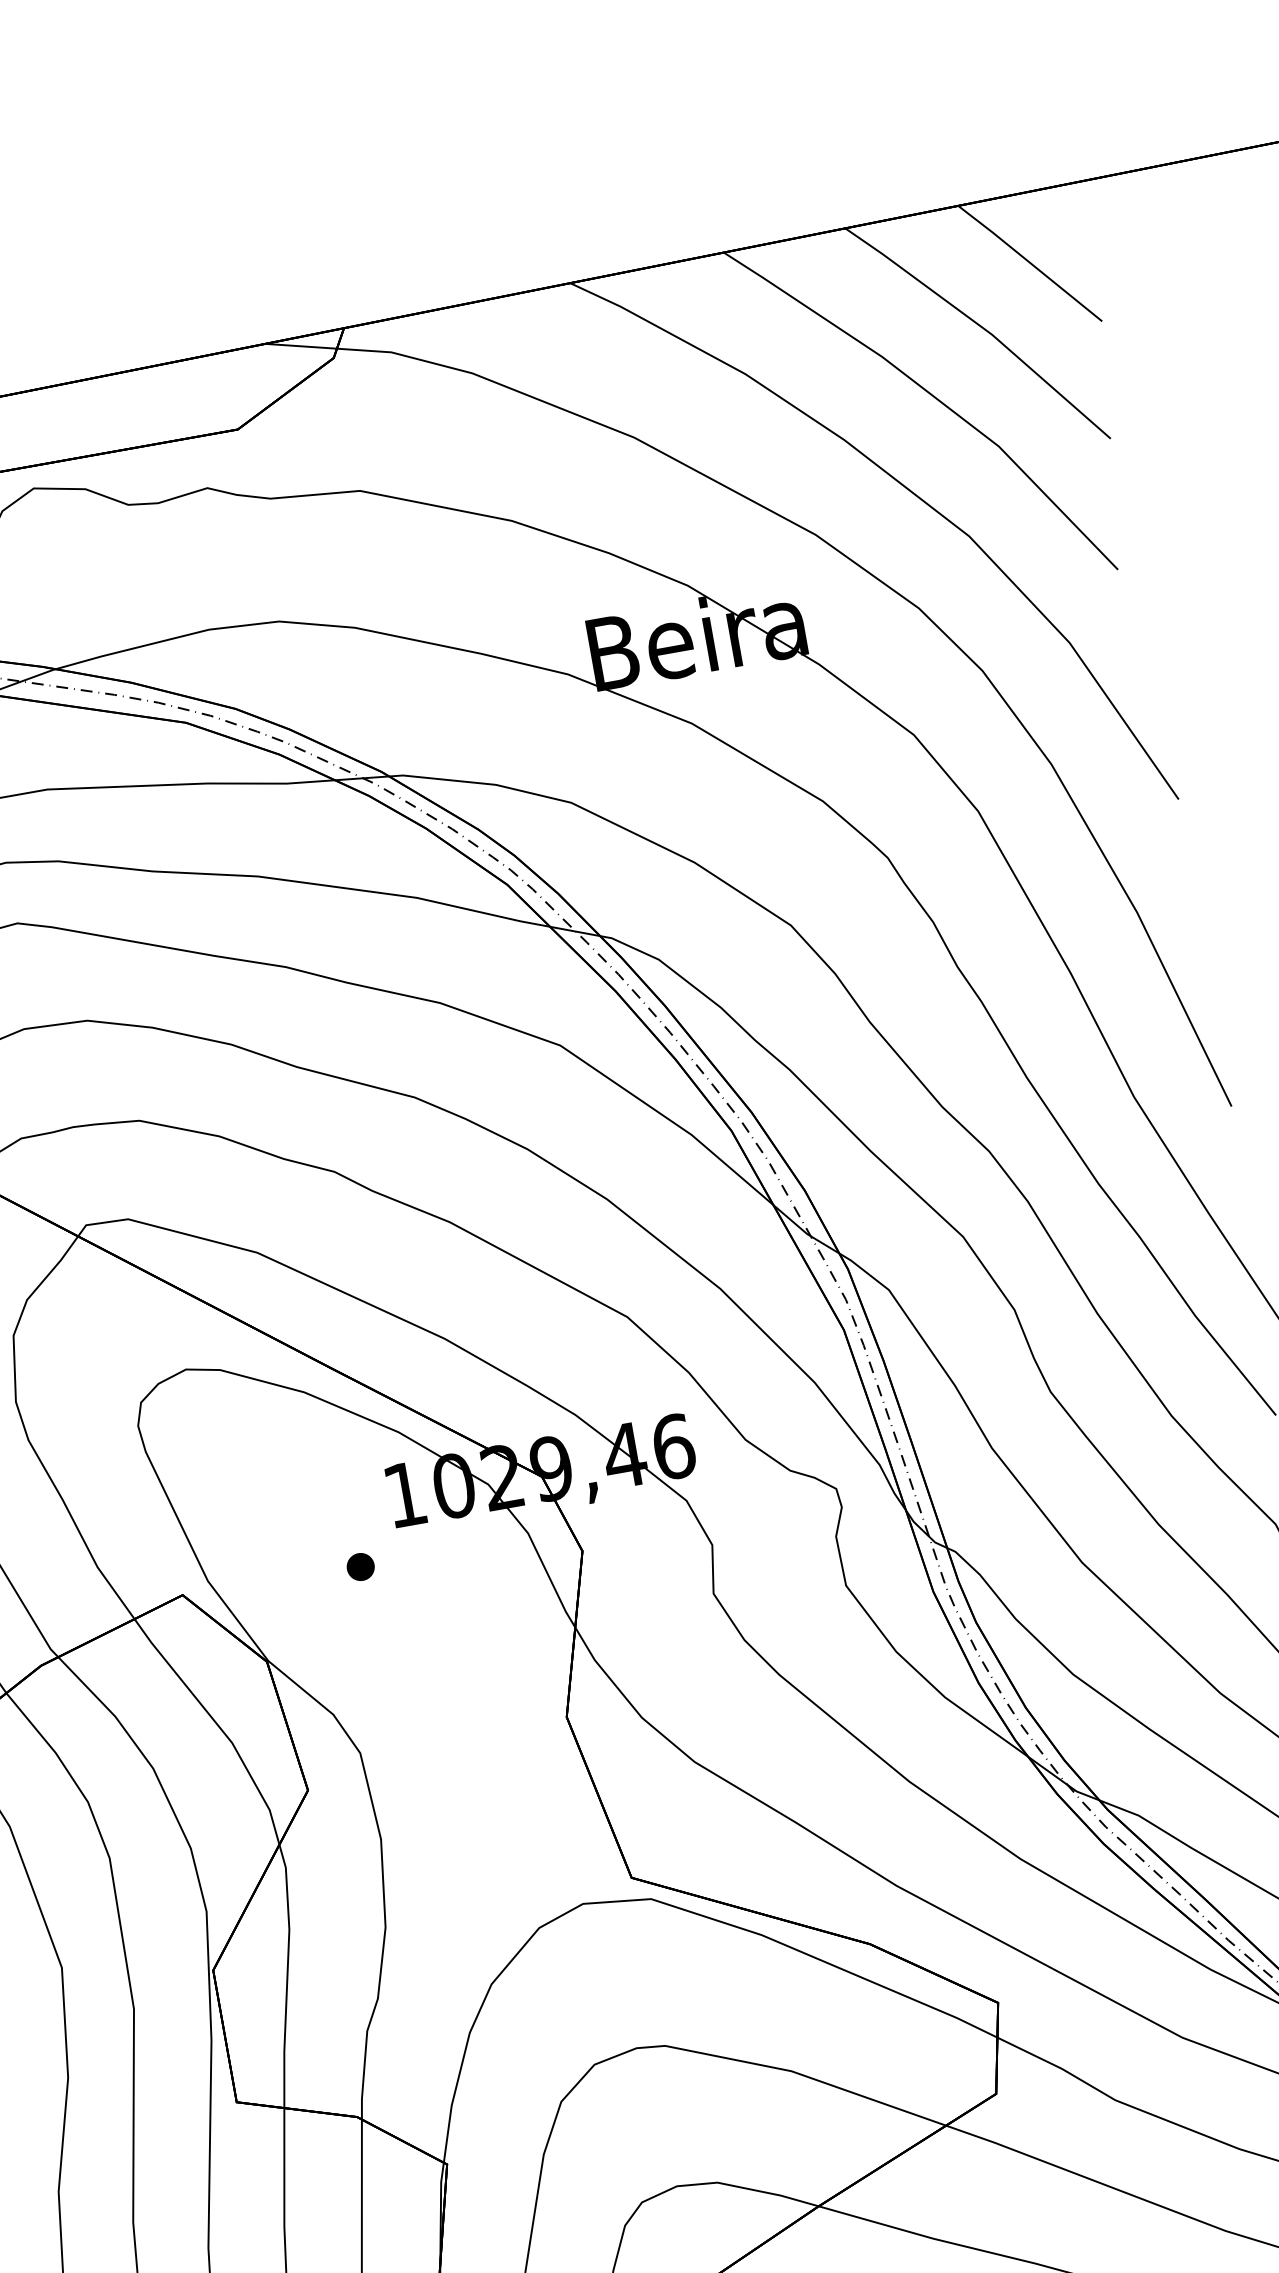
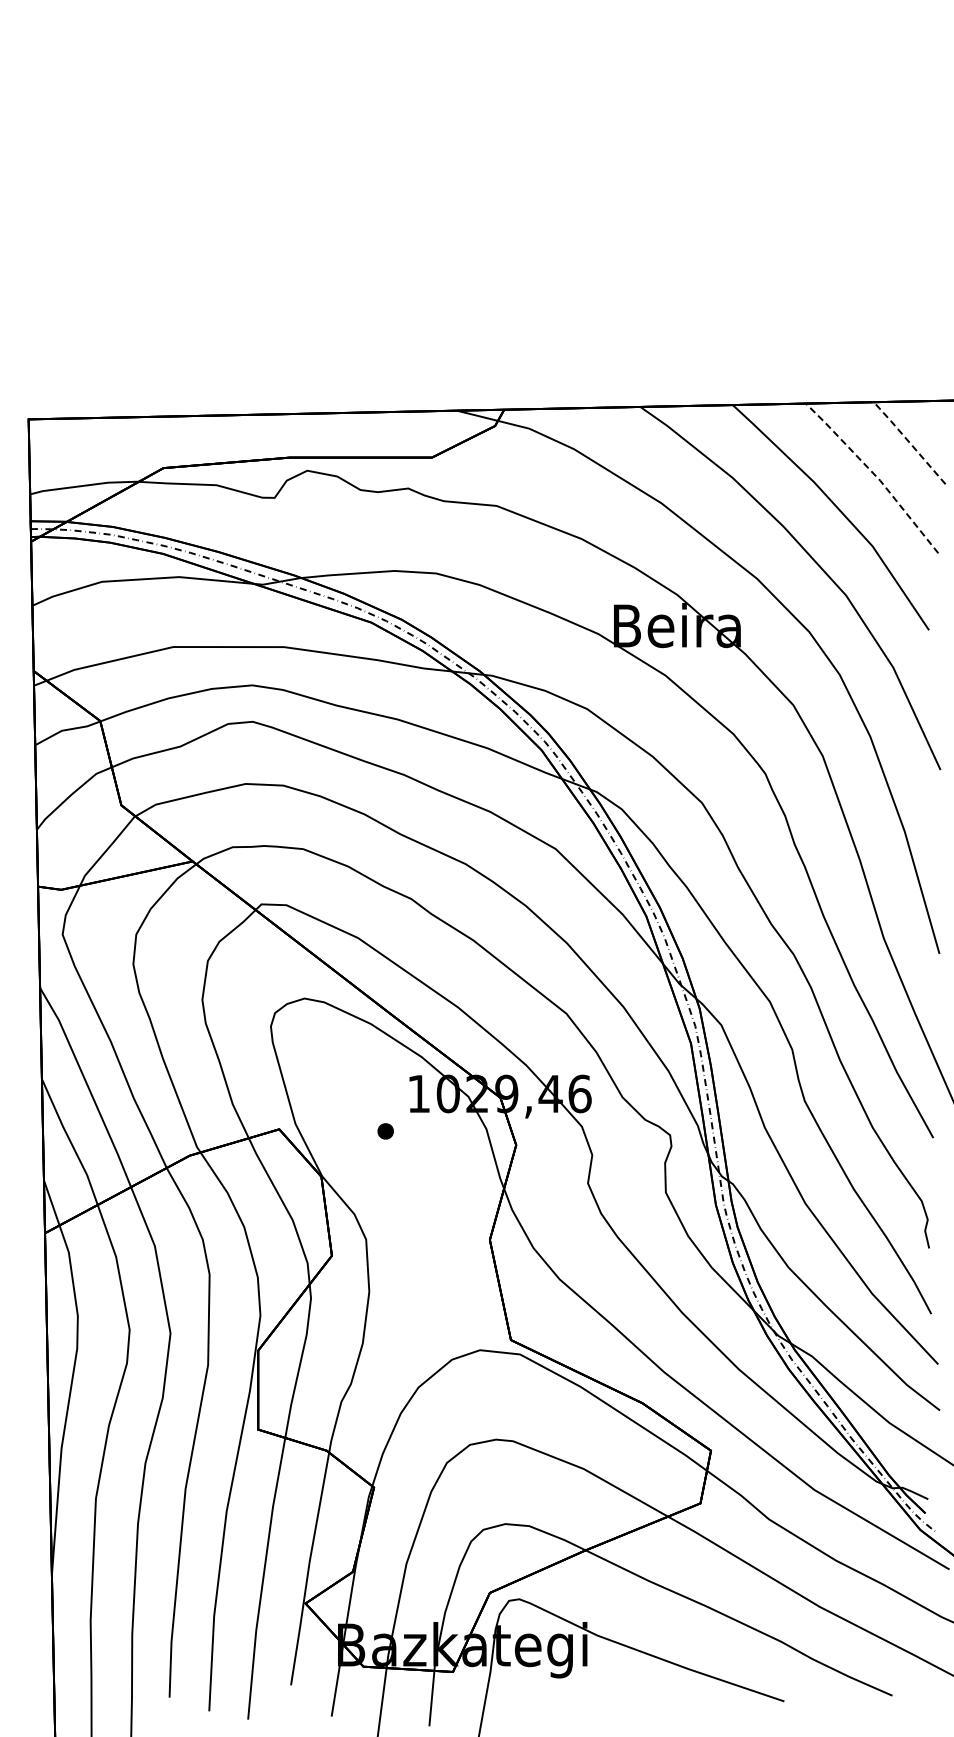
line: (1029, 262) -> (909, 442), solid -> dashed
line: (982, 327) -> (875, 475), solid -> dashed

